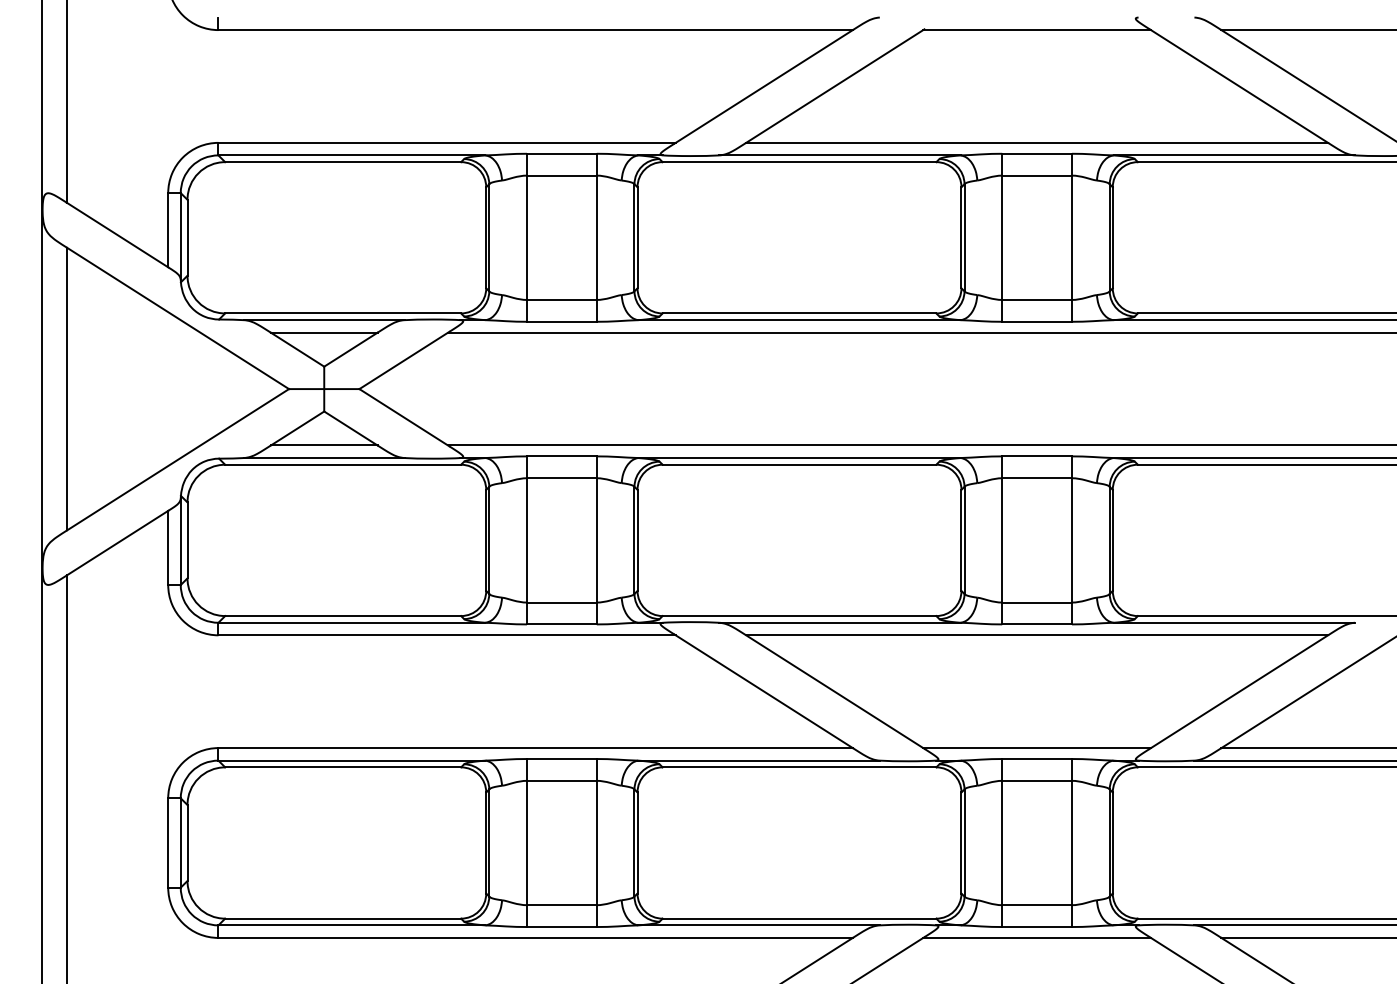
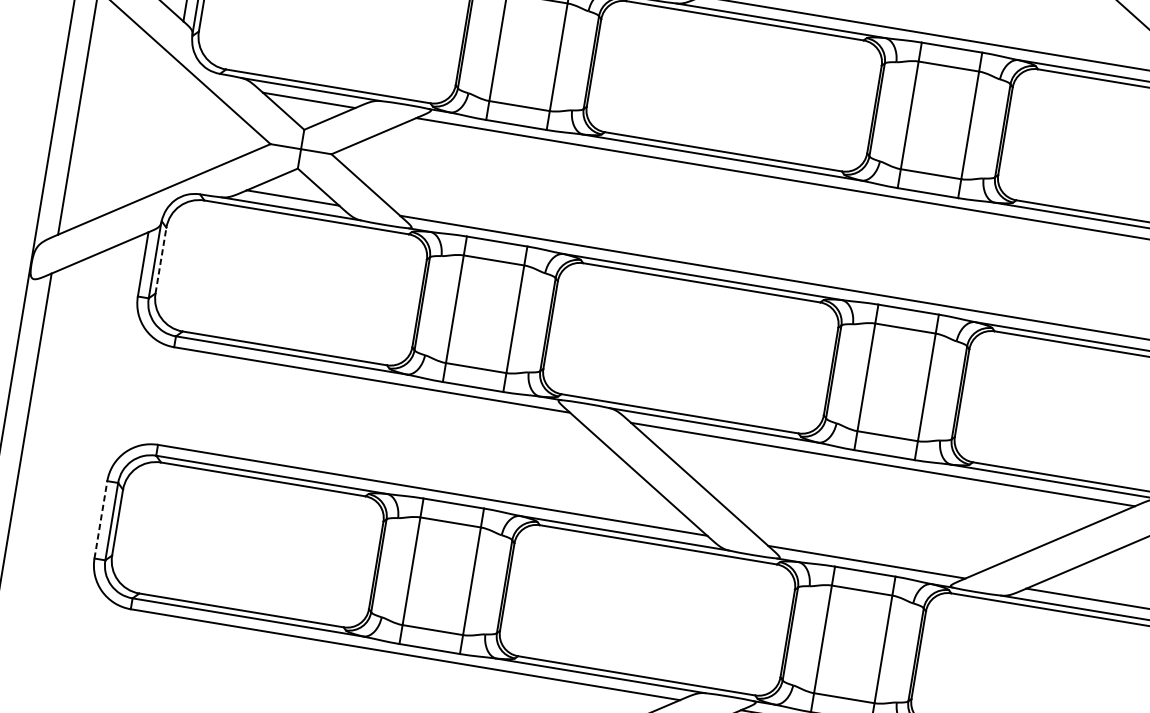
line: (187, 540) -> (160, 260), solid -> dashed
line: (168, 843) -> (101, 520), solid -> dashed

